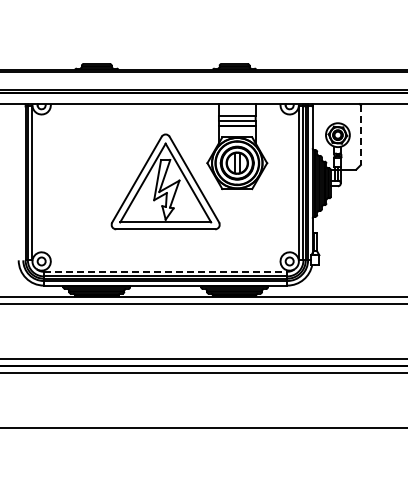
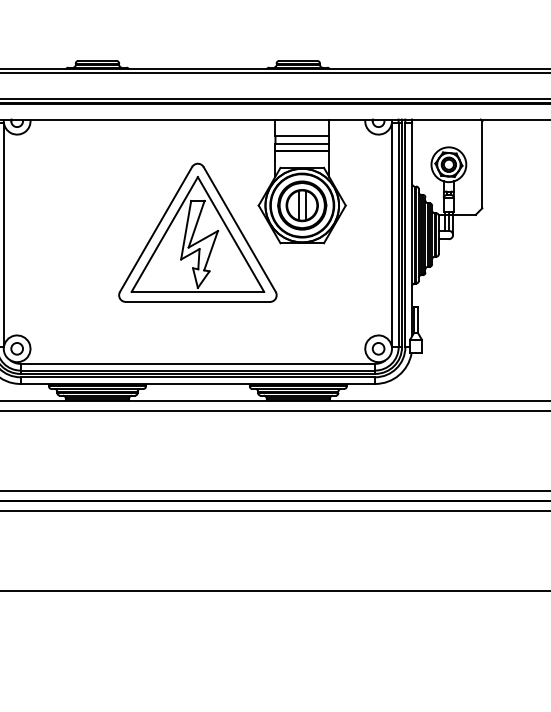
line: (360, 135) -> (481, 165), dashed -> solid
line: (165, 271) -> (197, 363), dashed -> solid

